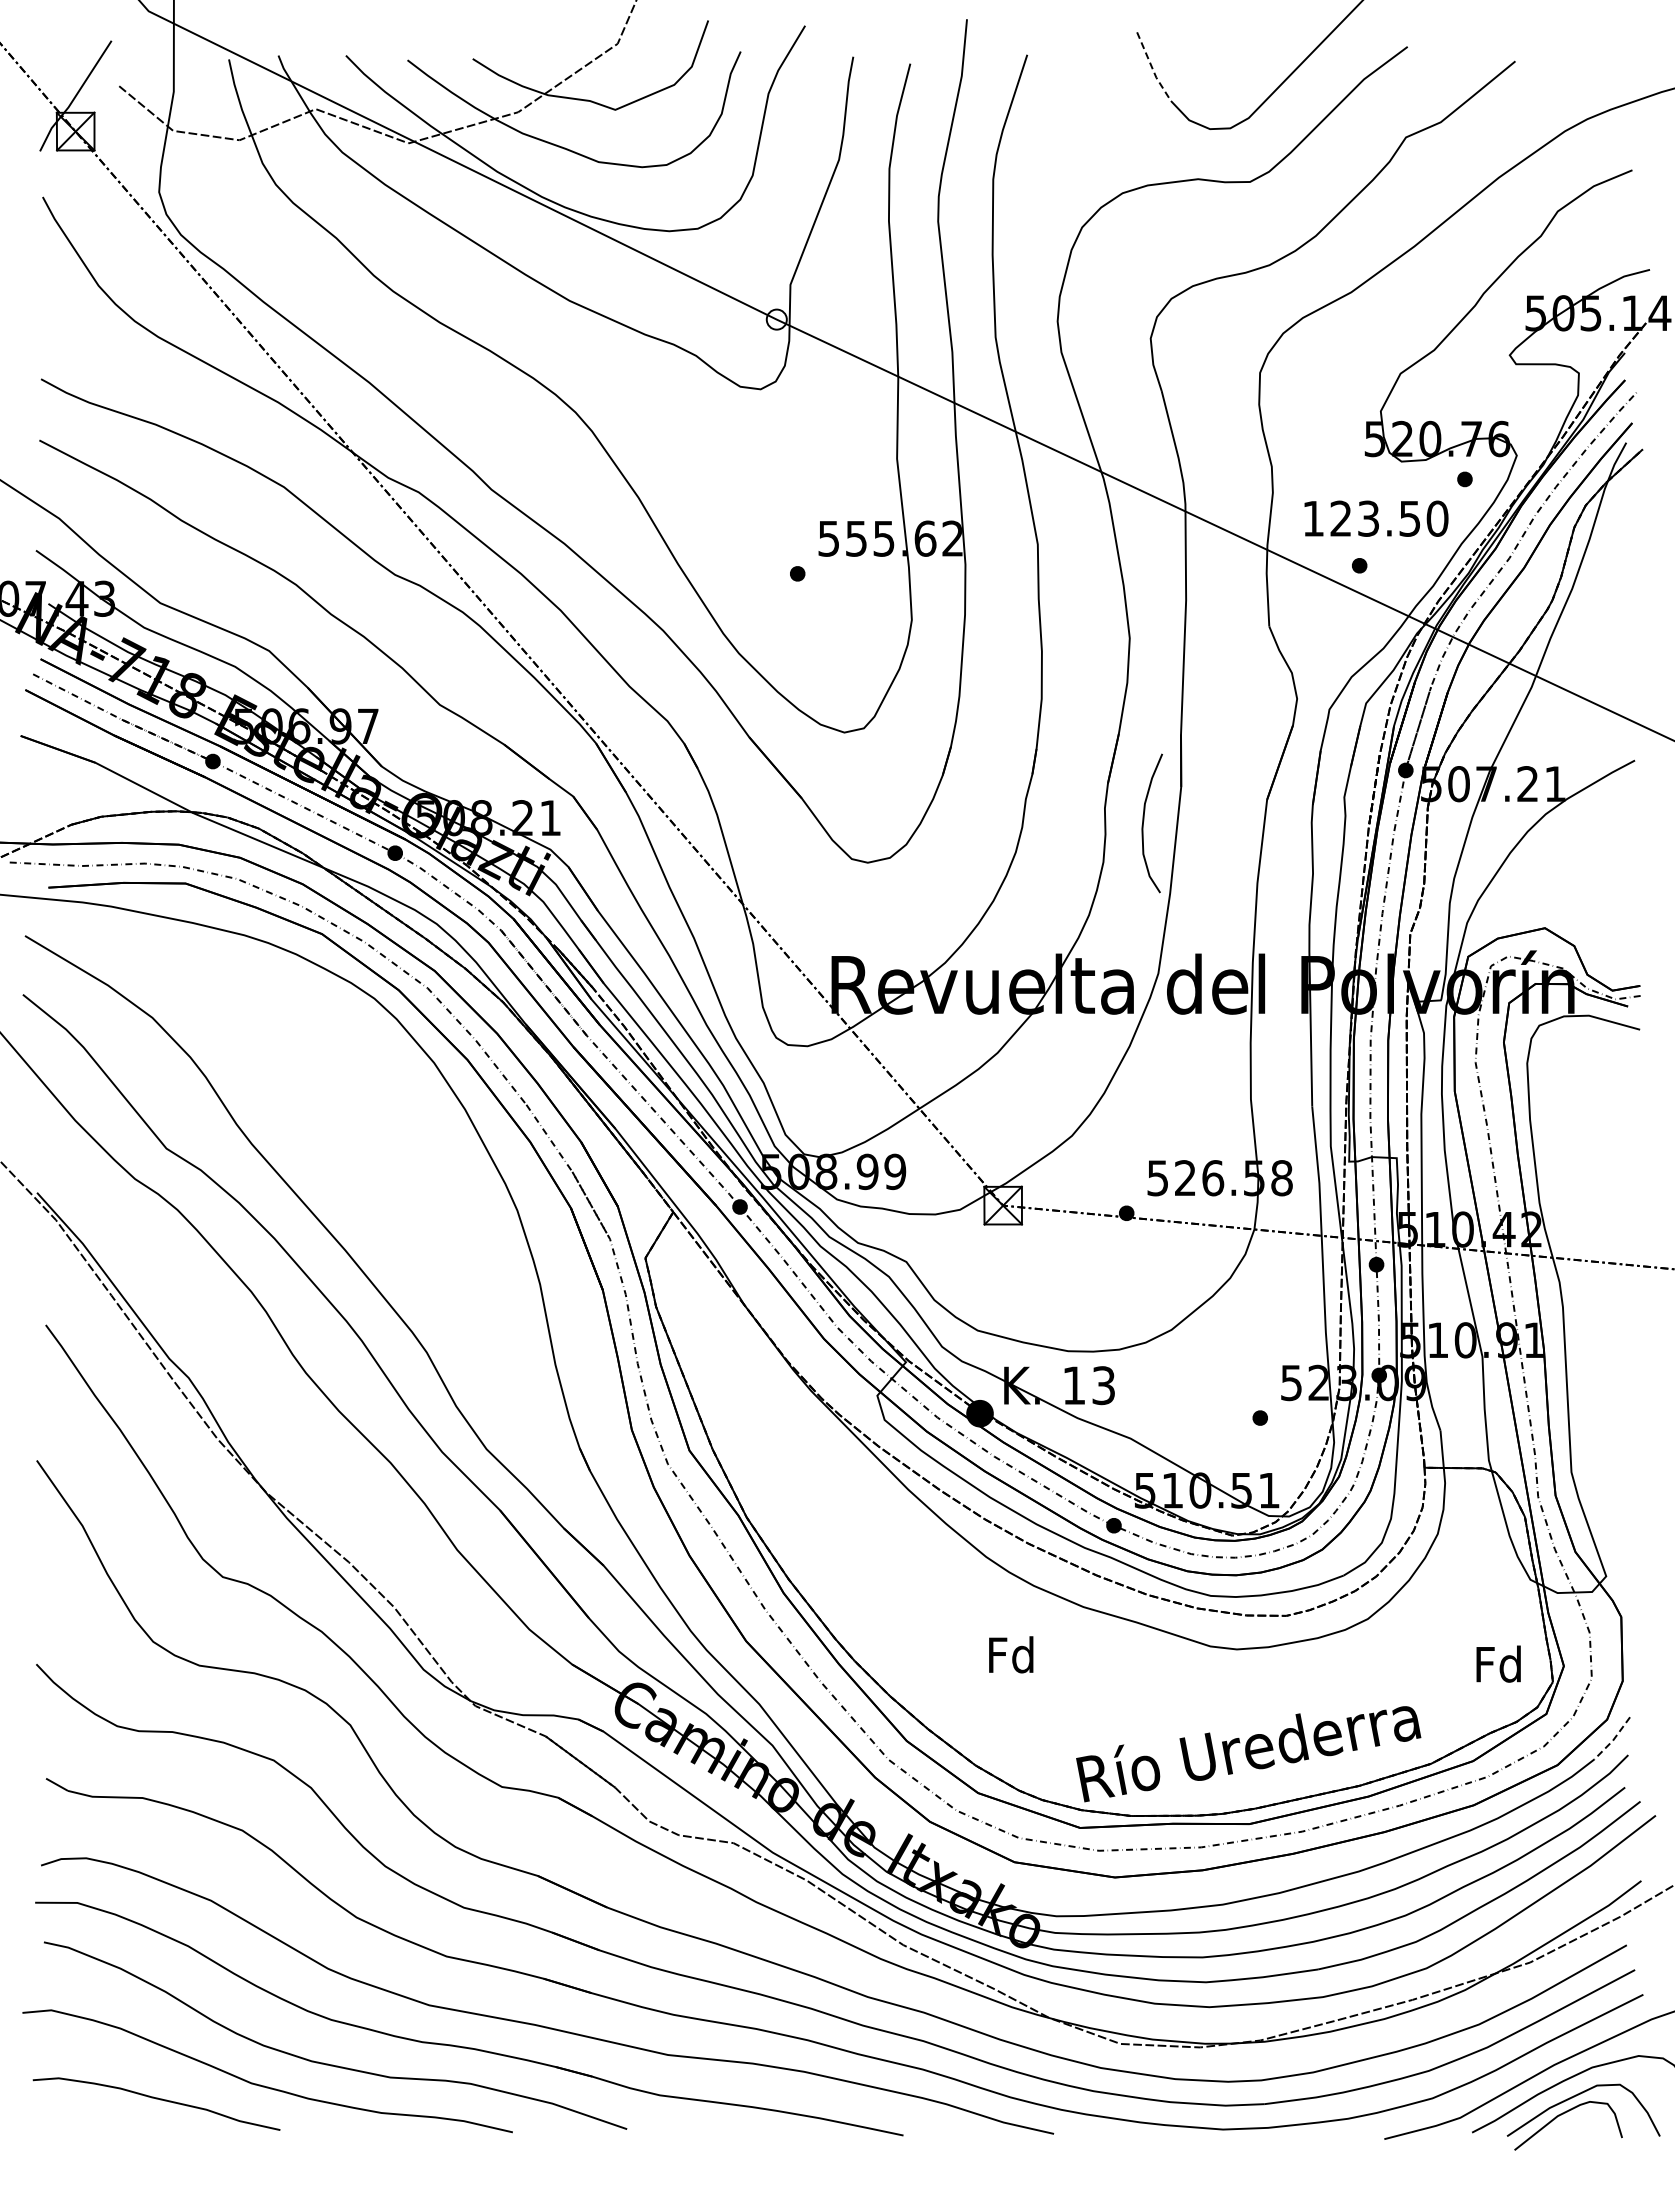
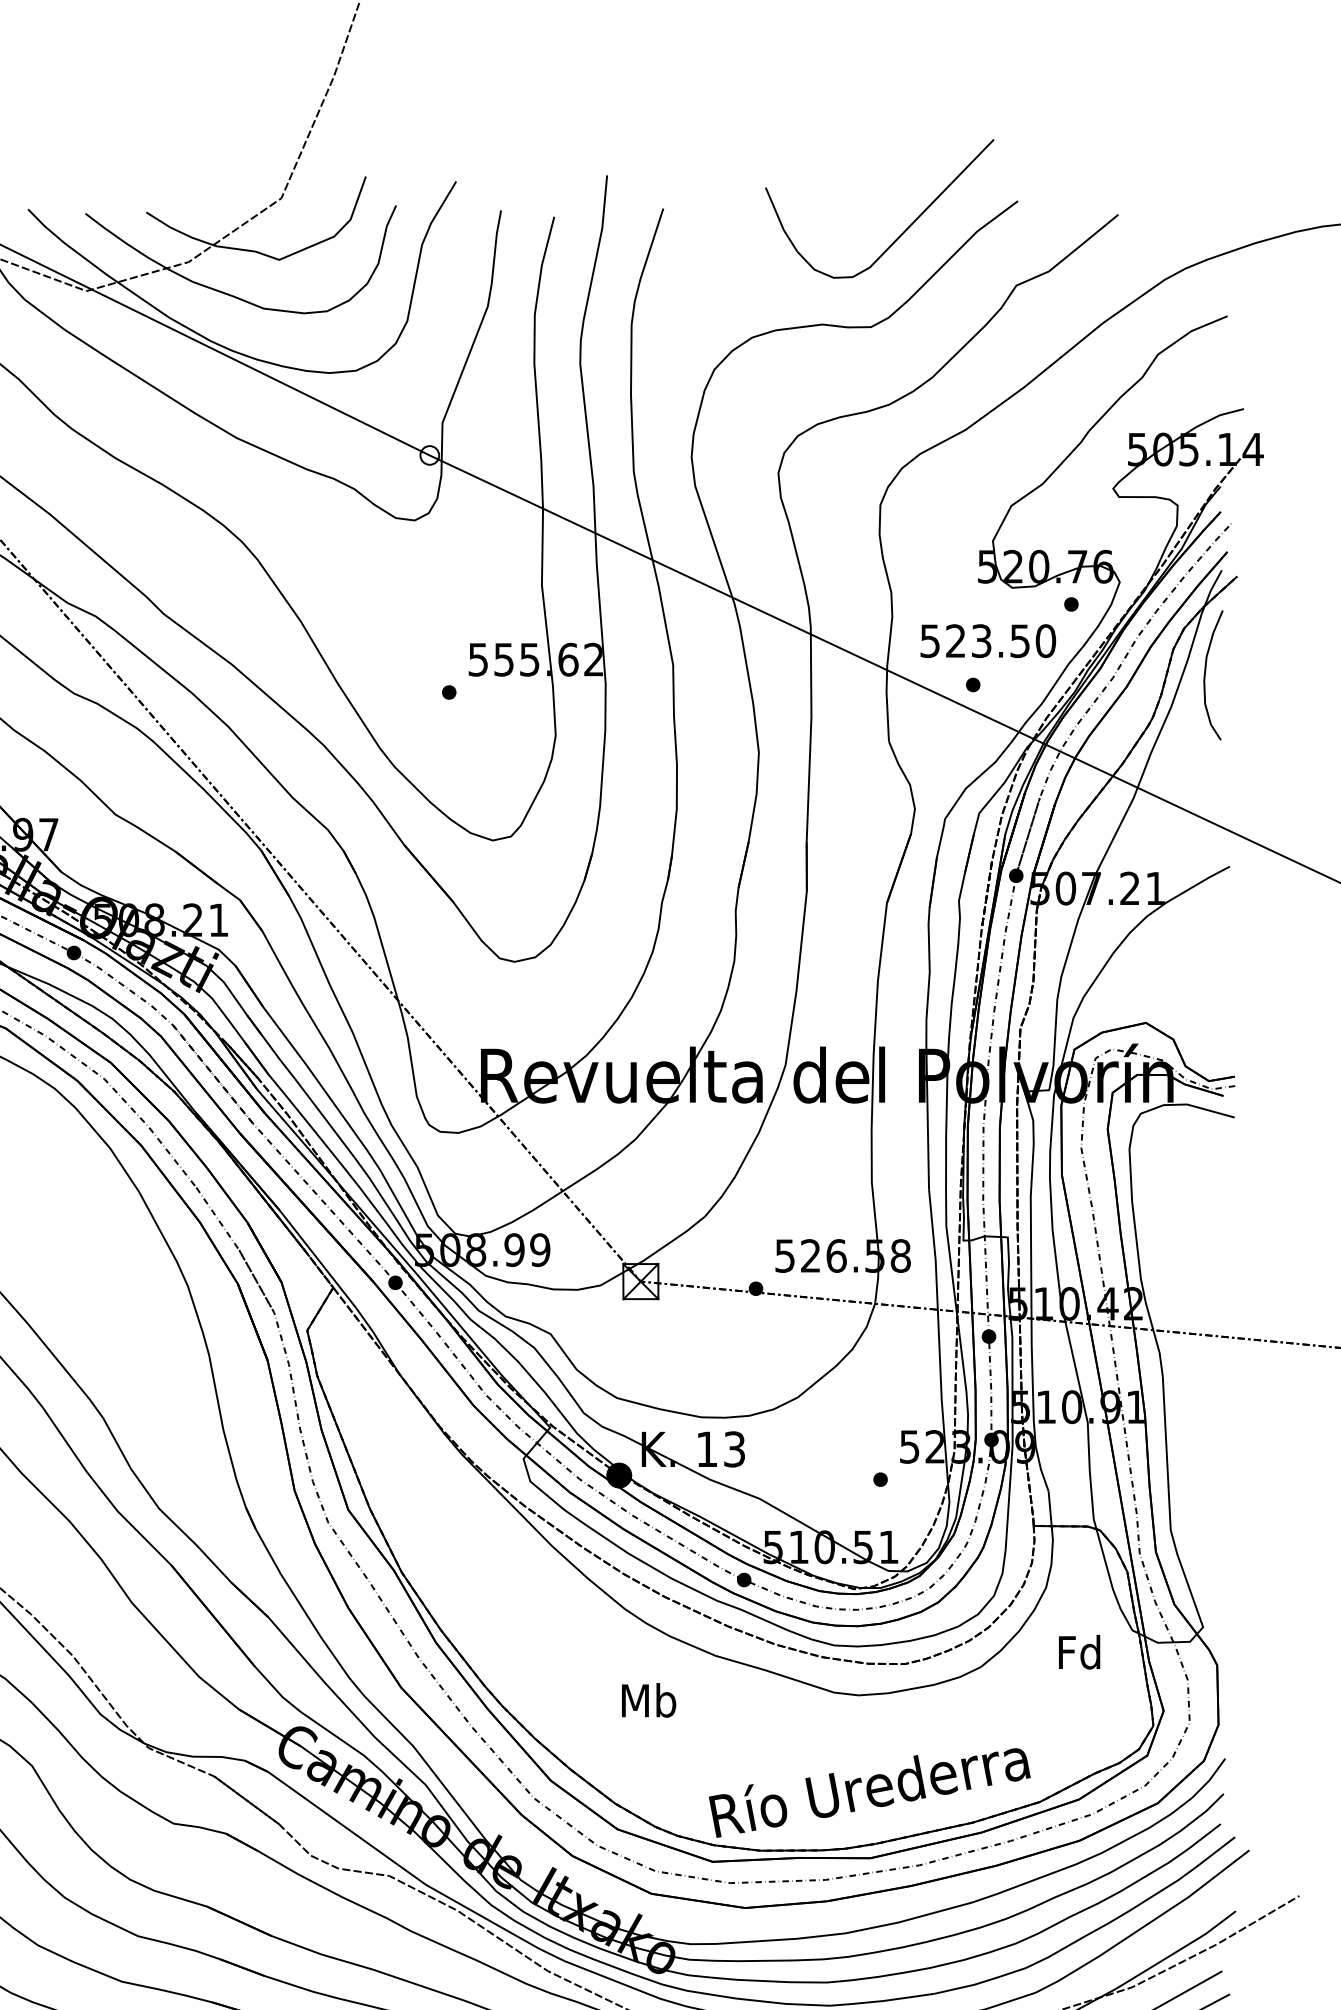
line: (1152, 68) -> (780, 221), dashed -> solid
text: (1313, 518) -> (930, 640), 123.50 -> 523.50
curve: (1144, 821) -> (1206, 673), moved
text: (1011, 1654) -> (648, 1700), Fd -> Mb
text: (1498, 1663) -> (1079, 1651), moved
line: (1613, 1740) -> (1209, 1780), dashed -> solid

